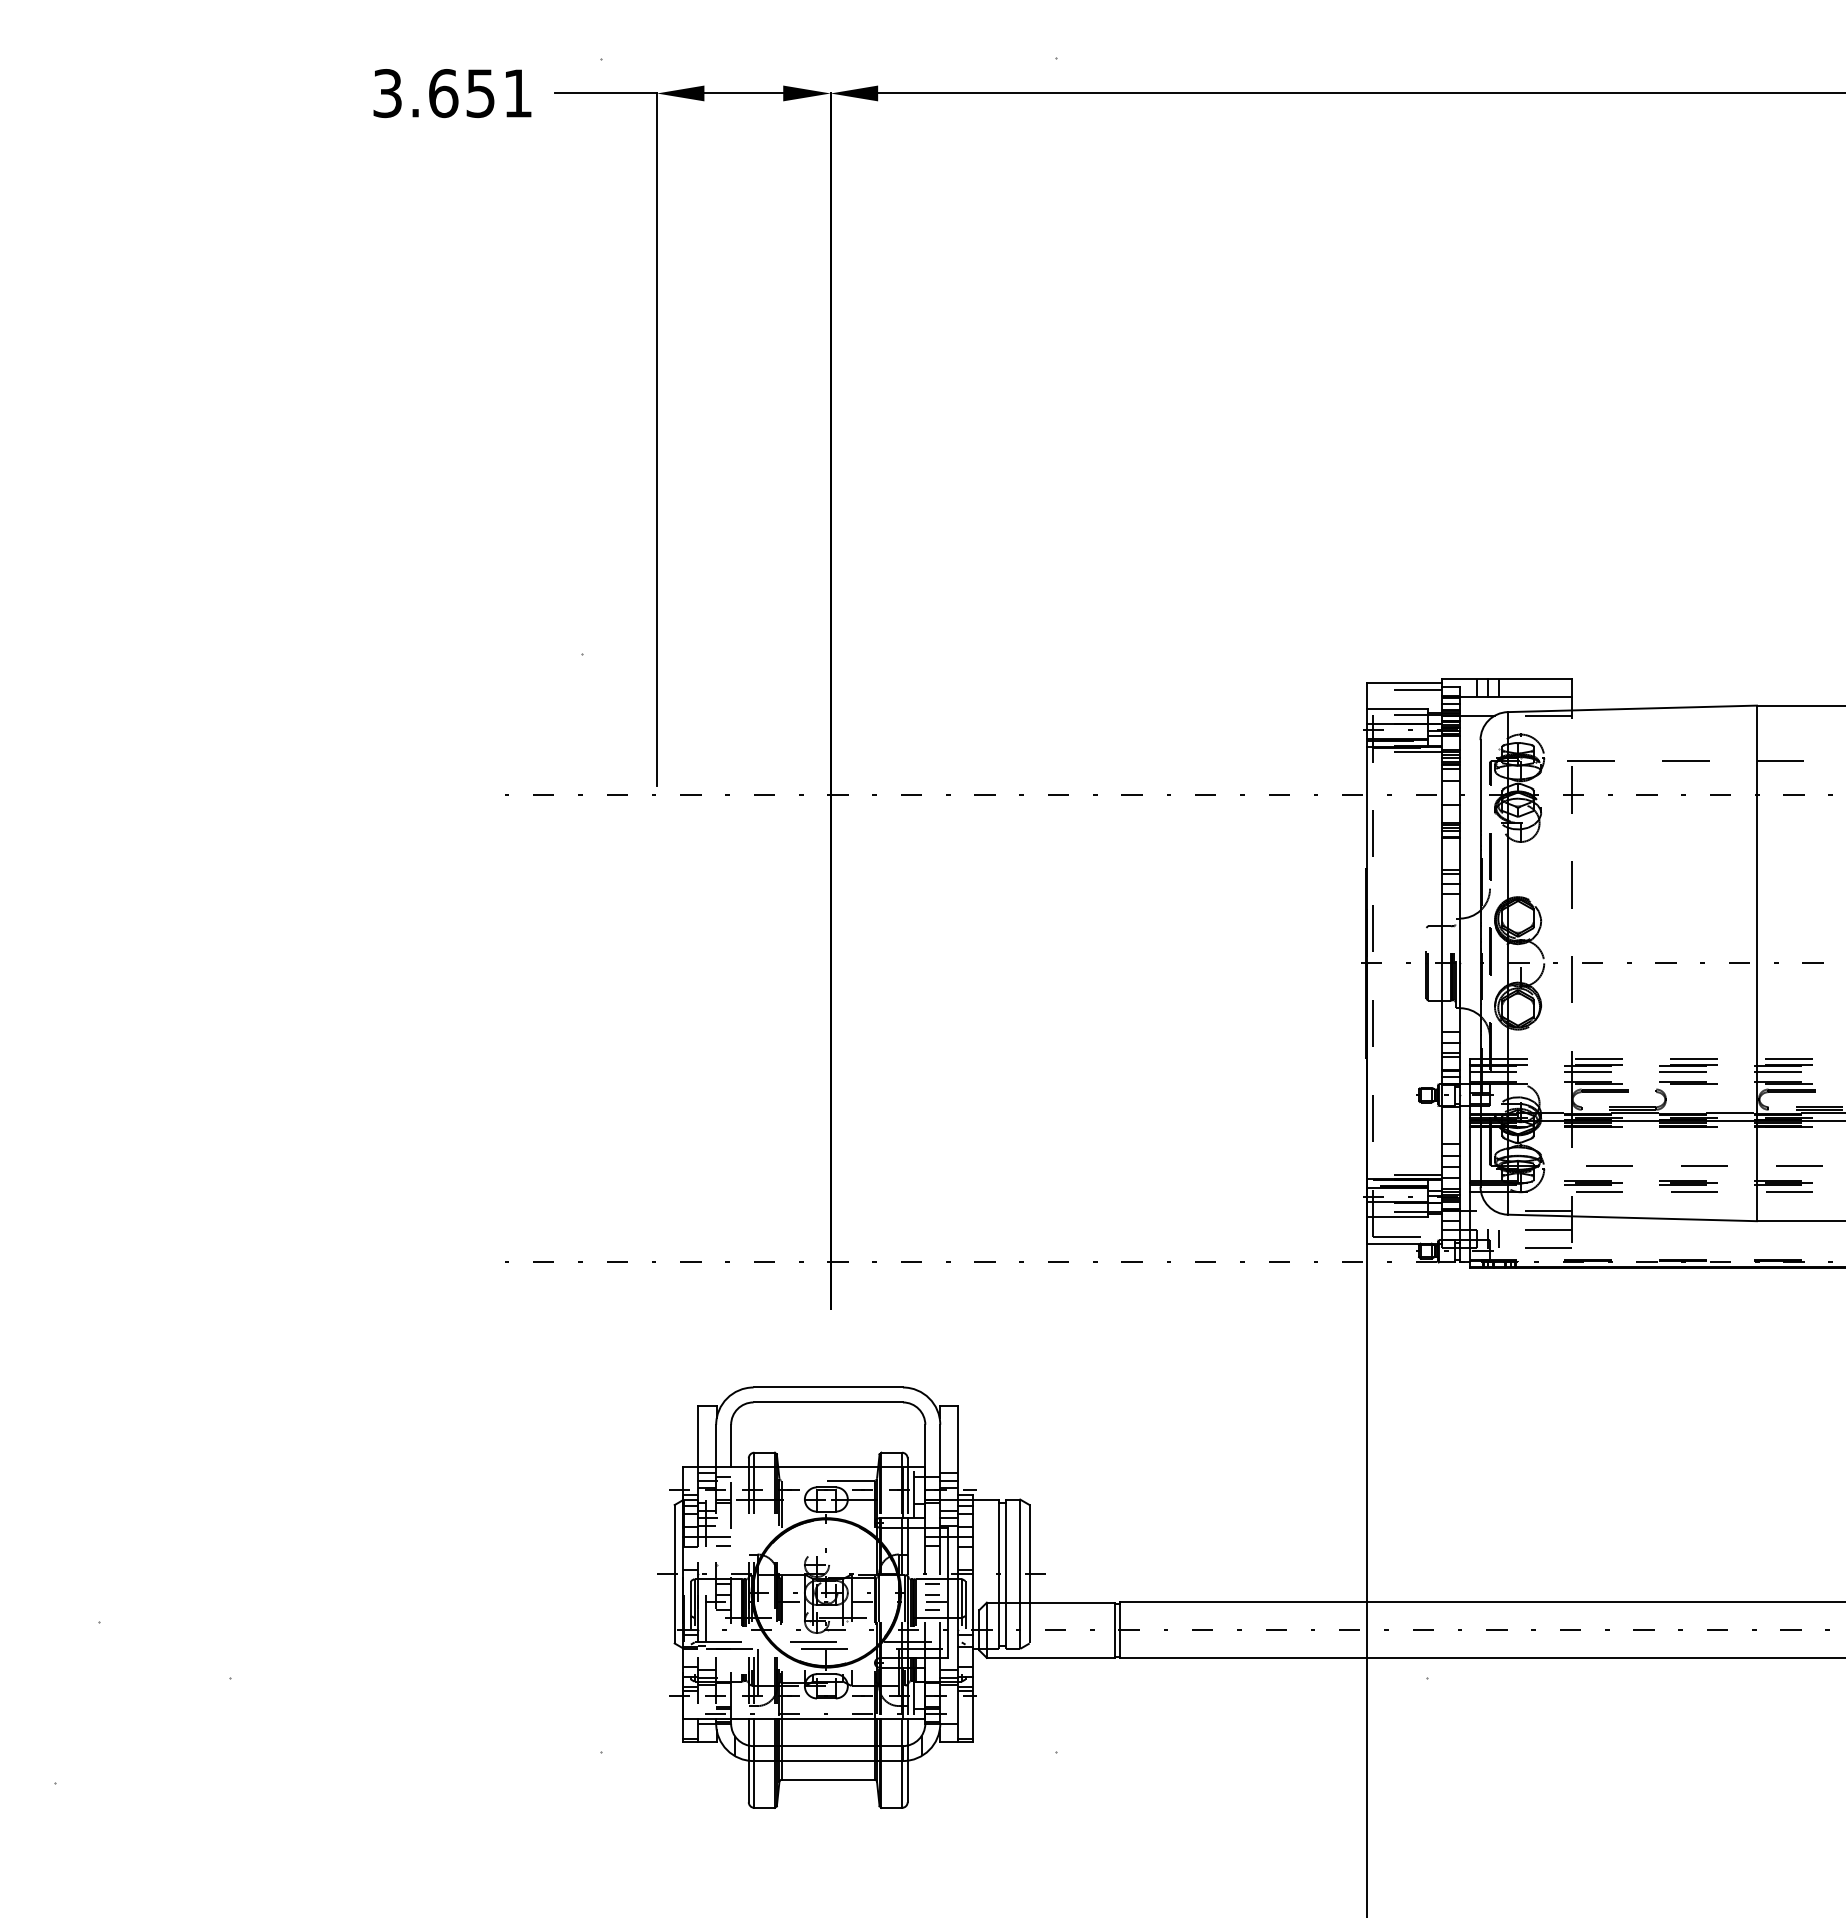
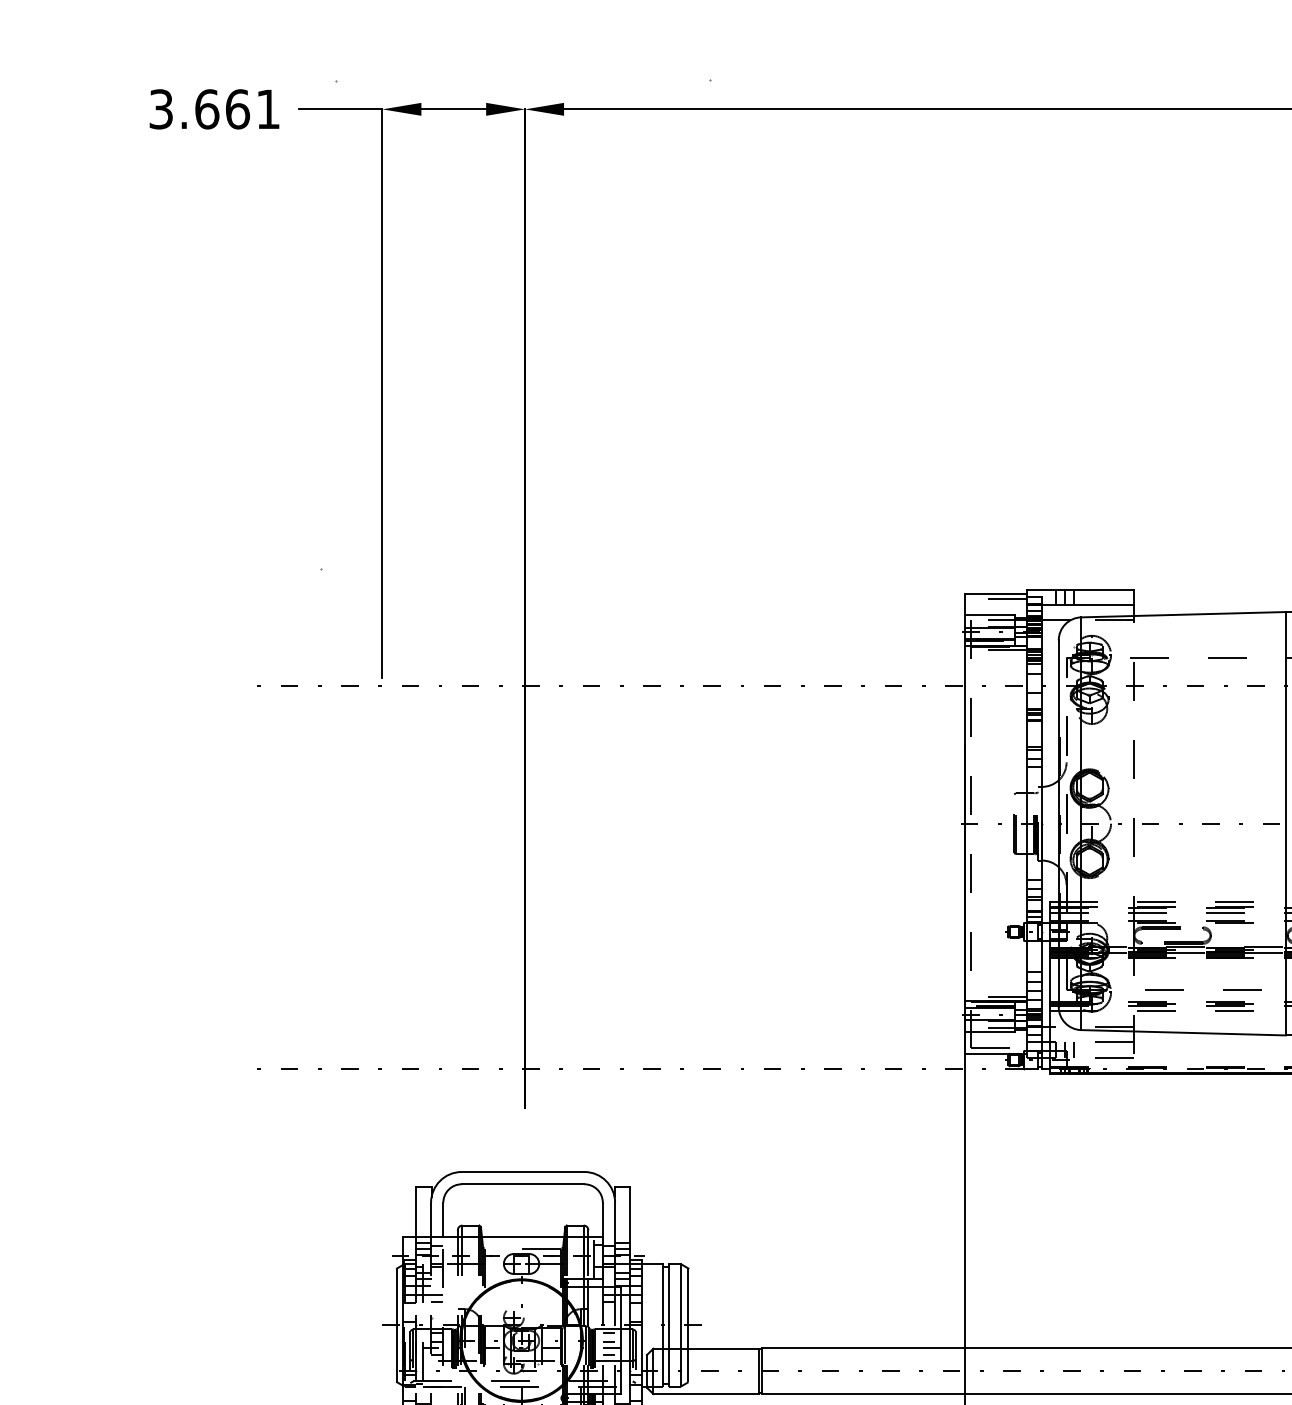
text: (480, 93) -> (237, 109), 3.651 -> 3.661

